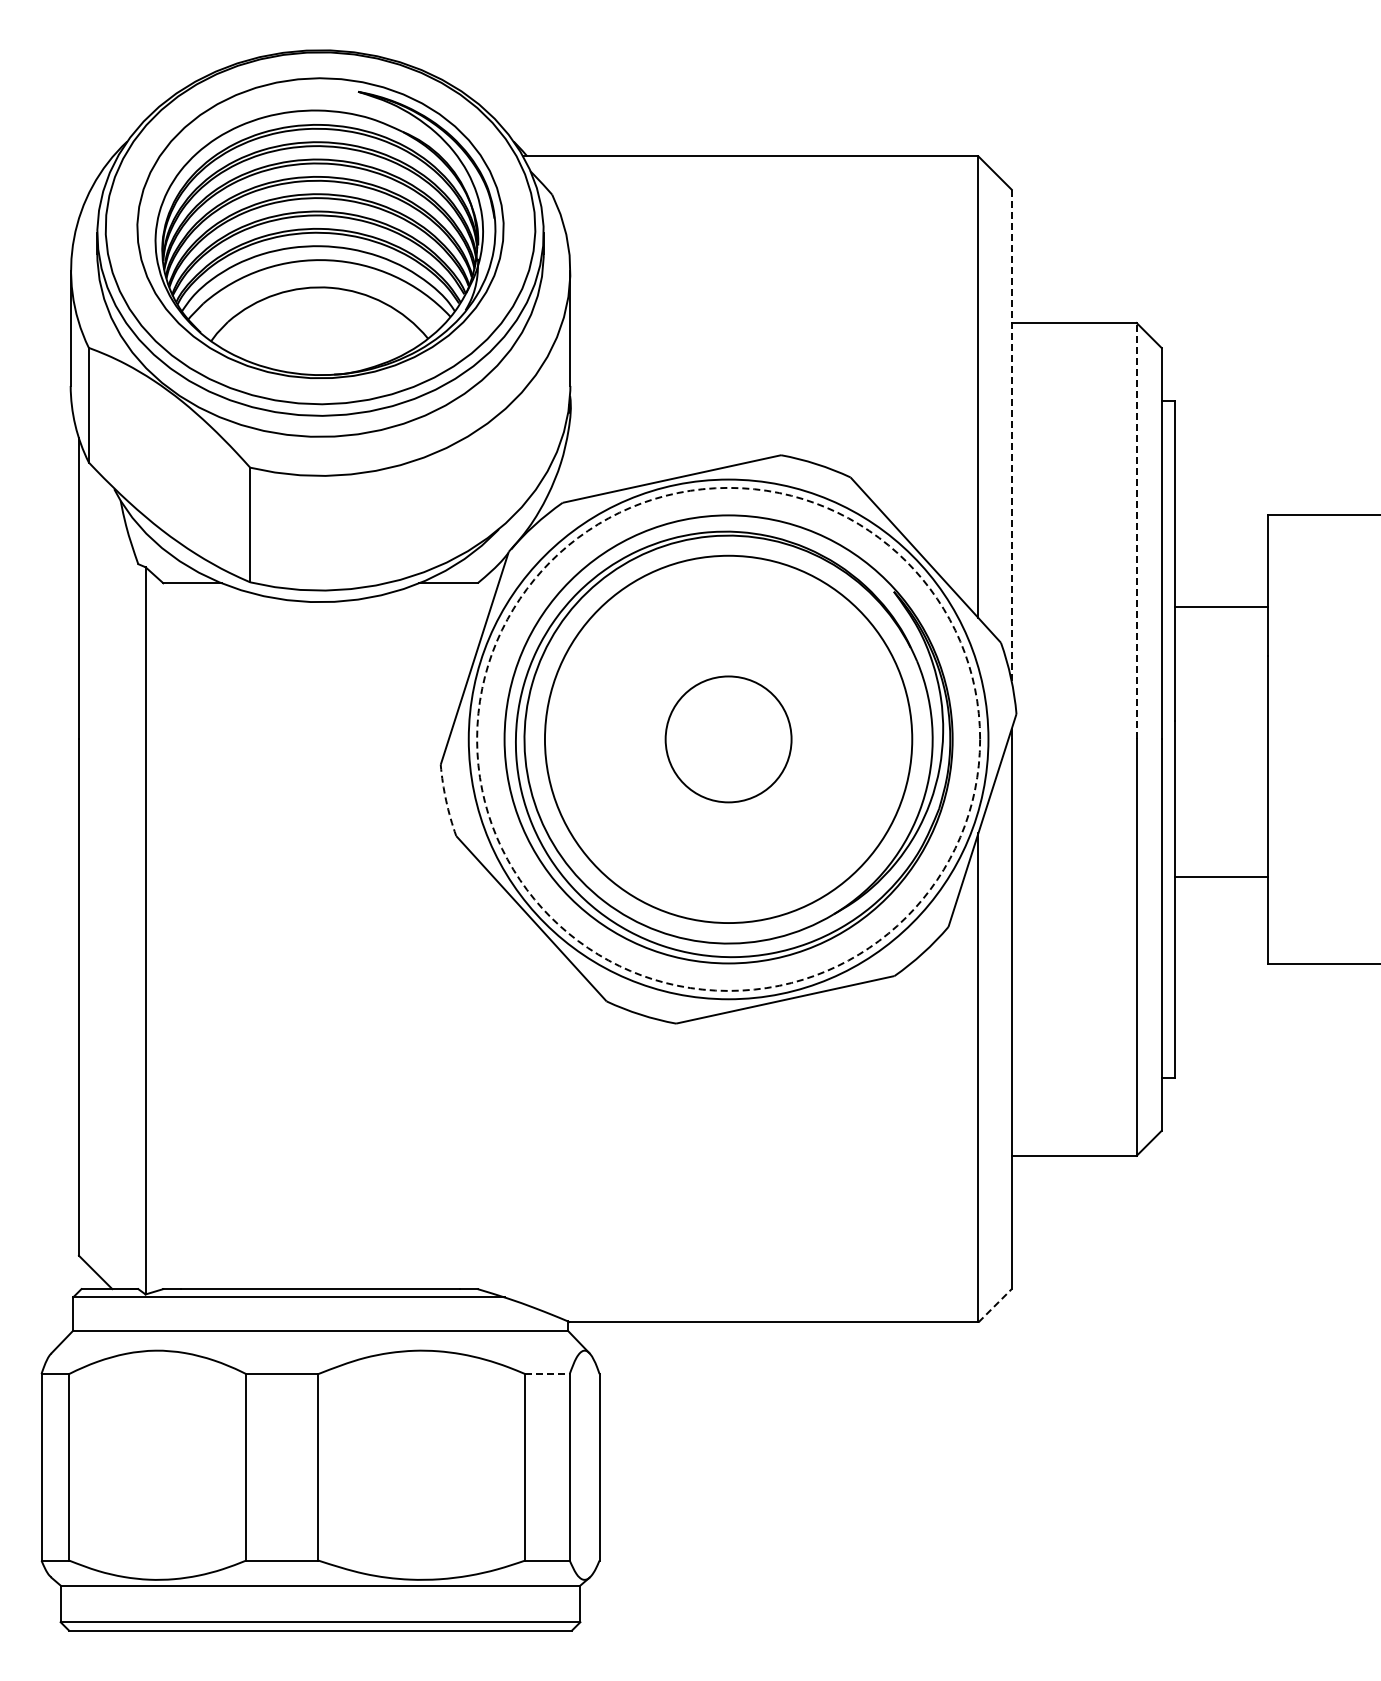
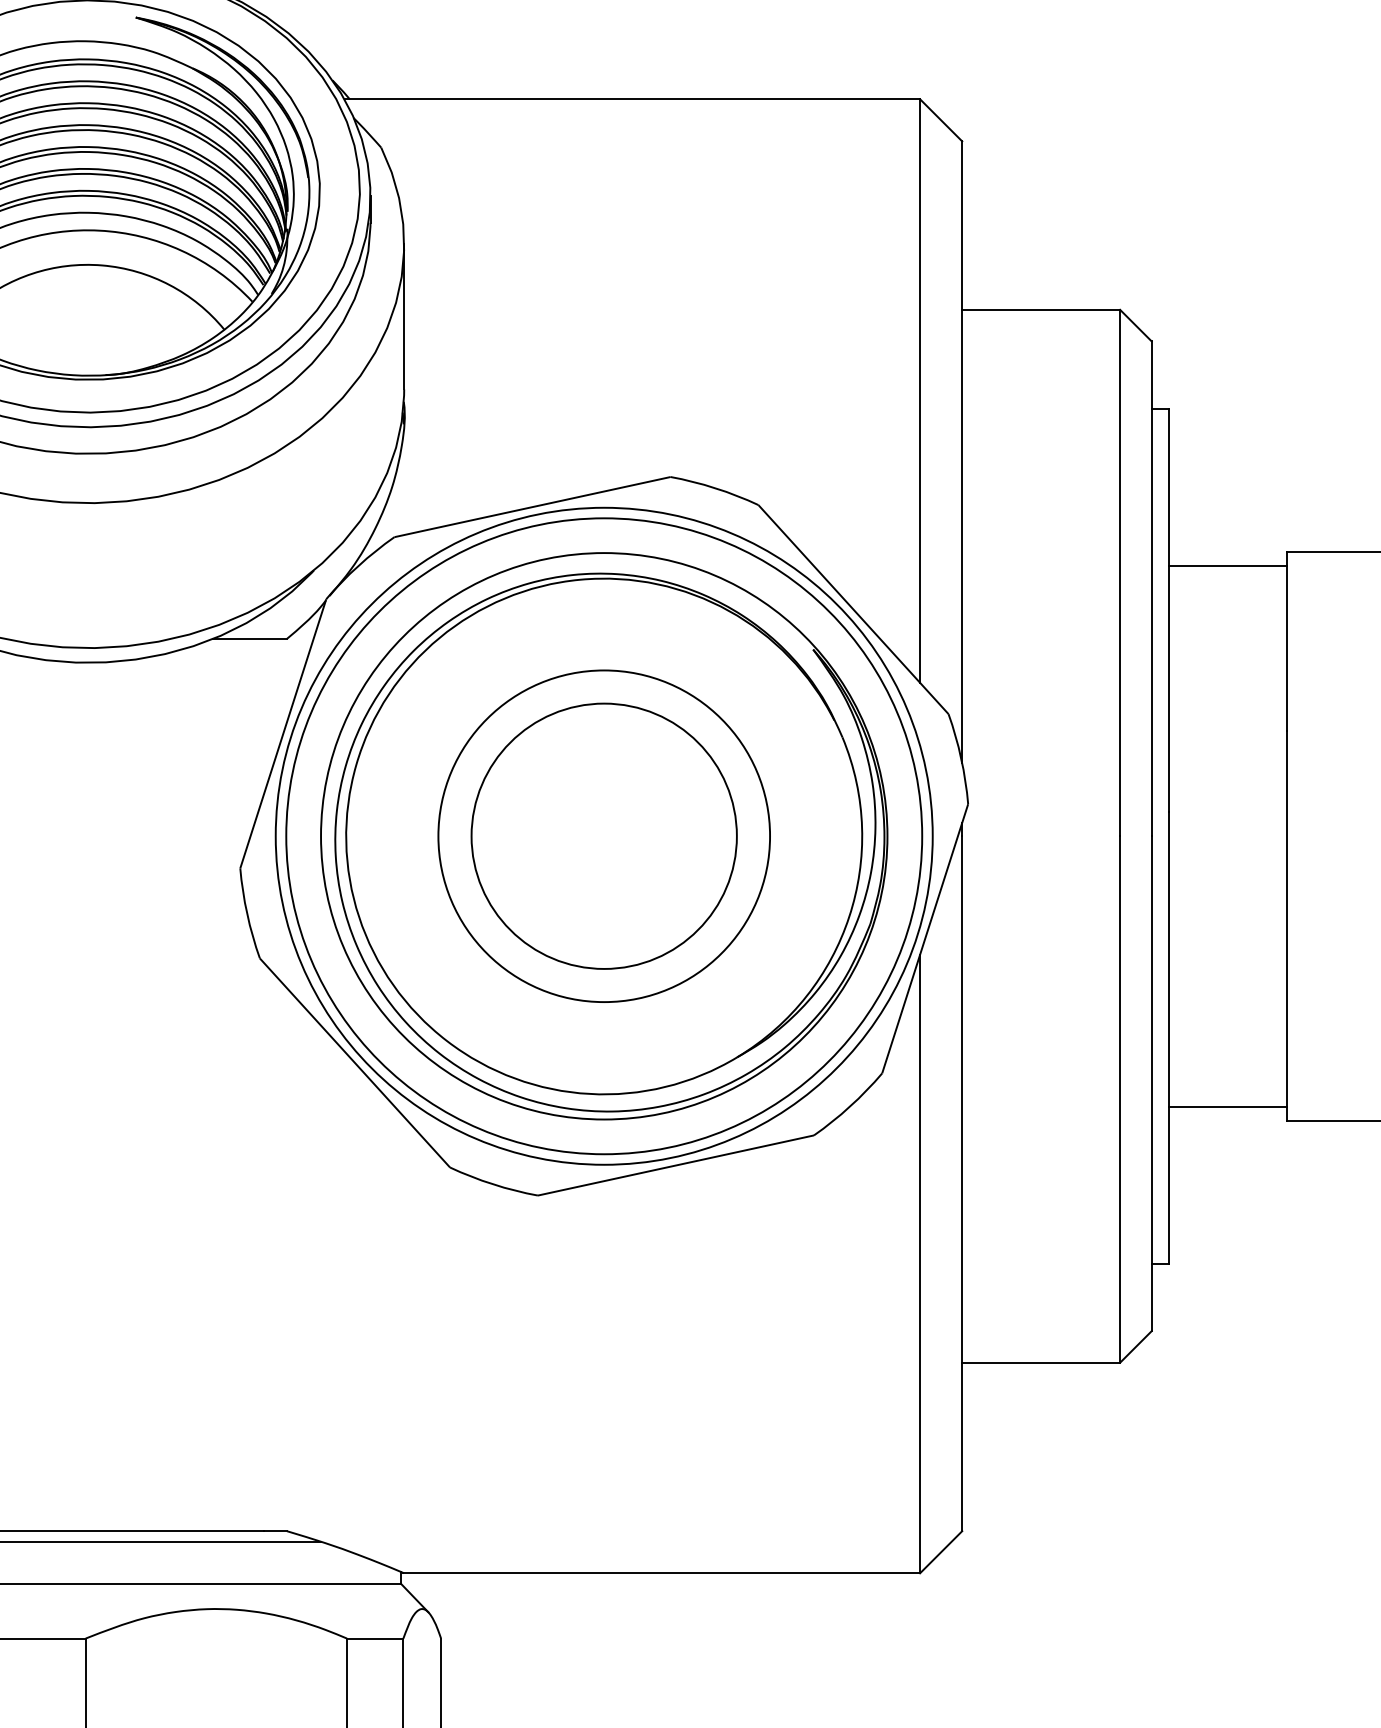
line: (1011, 435) -> (961, 452), dashed -> solid
line: (1136, 530) -> (1119, 572), dashed -> solid
line: (1221, 607) -> (1227, 565), moved
circle: (728, 738) -> (604, 835), dashed -> solid
circle: (728, 739) -> (604, 836), size x0.71
circle: (728, 739) -> (604, 836), size x1.67
arc: (446, 800) -> (247, 913), dashed -> solid
line: (1221, 877) -> (1227, 1106), moved
line: (995, 1305) -> (941, 1551), dashed -> solid
line: (547, 1374) -> (375, 1639), dashed -> solid

